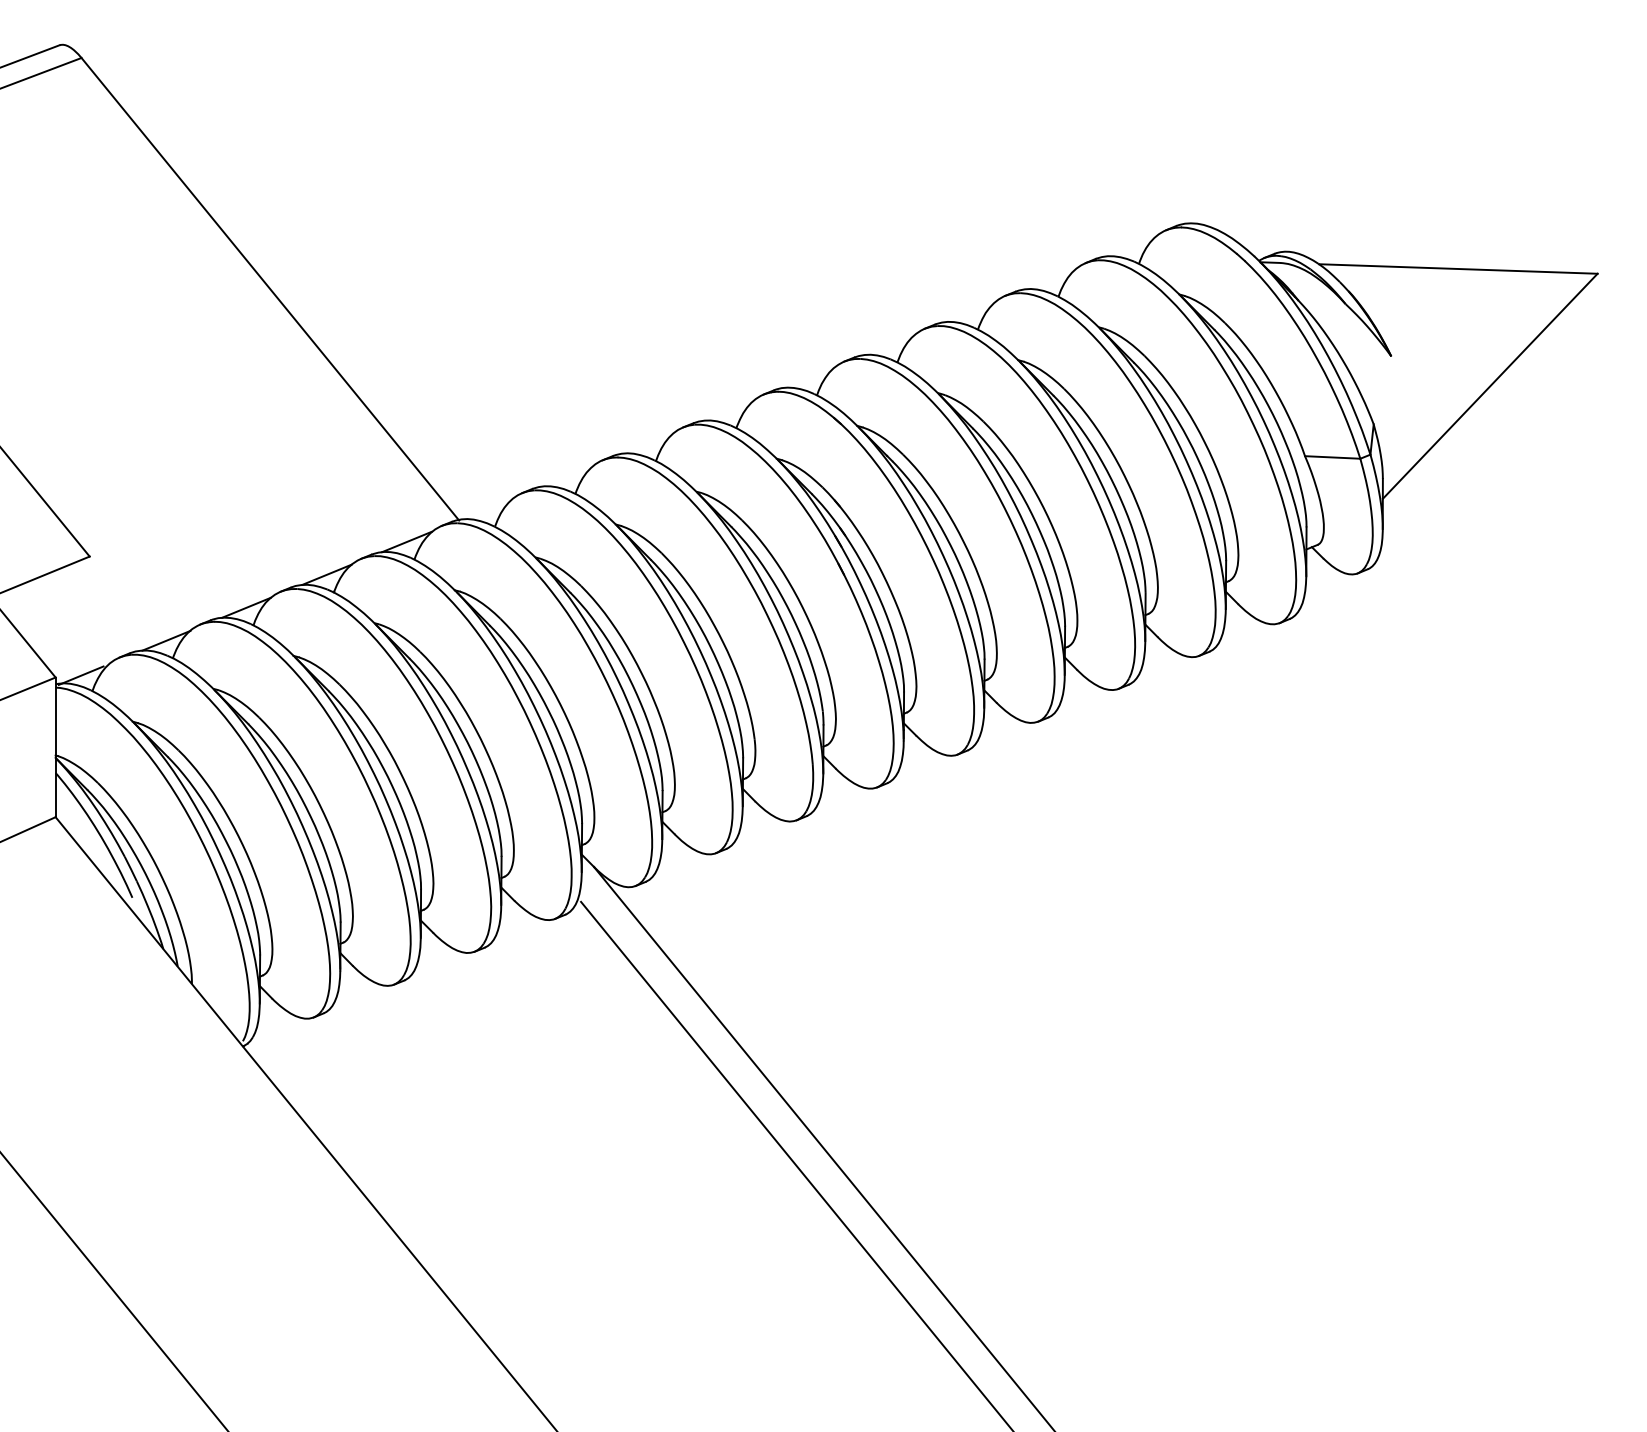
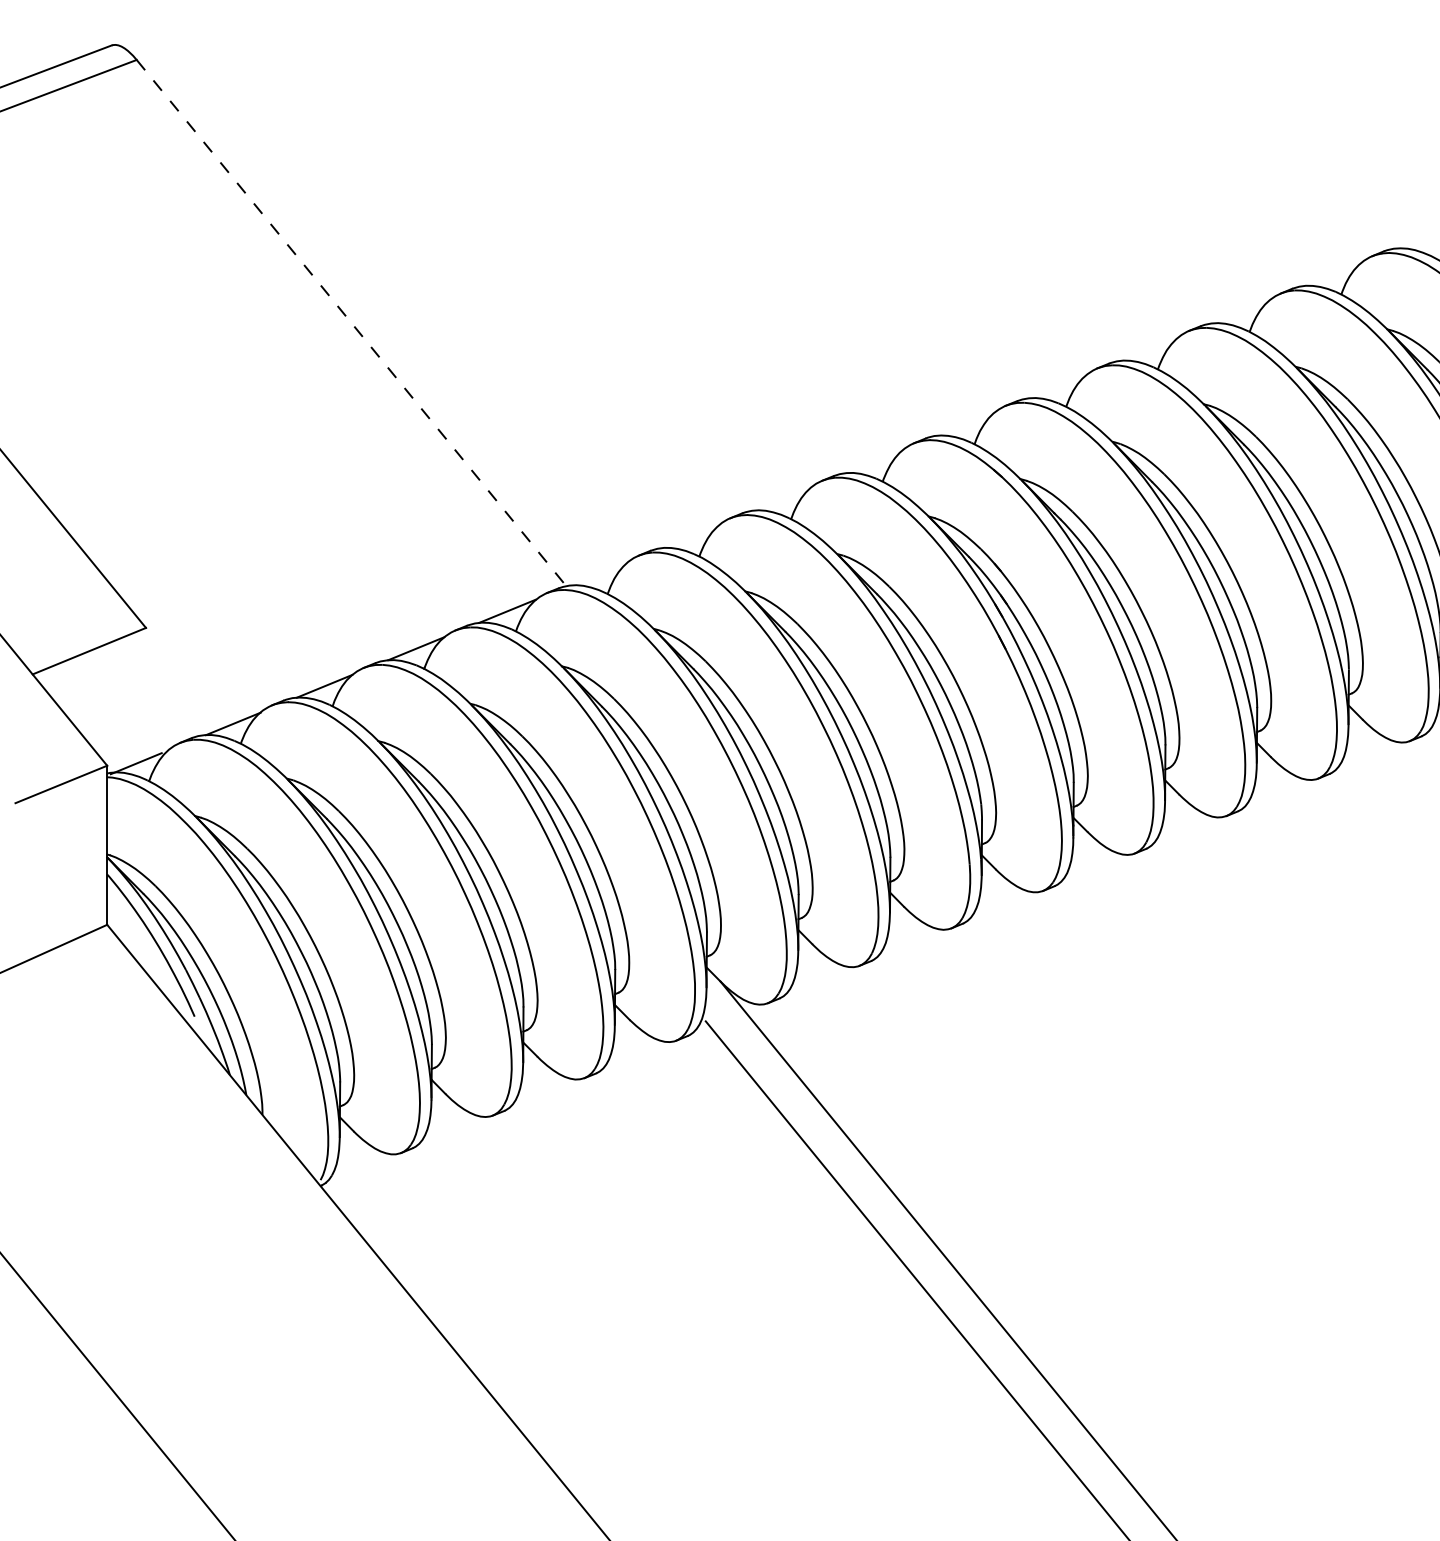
line: (270, 289) -> (351, 323), solid -> dashed

